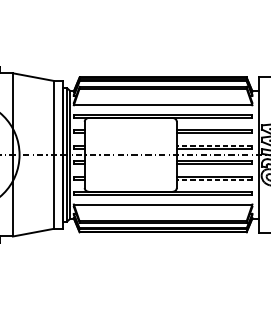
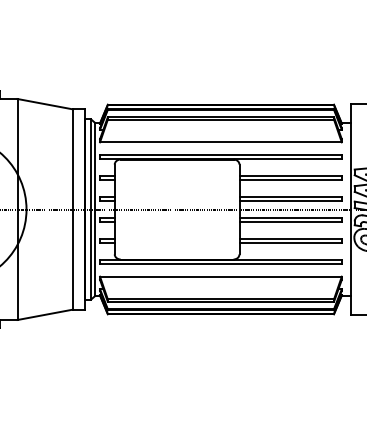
line: (214, 145) -> (290, 196), dashed -> solid
line: (214, 180) -> (290, 243), dashed -> solid

